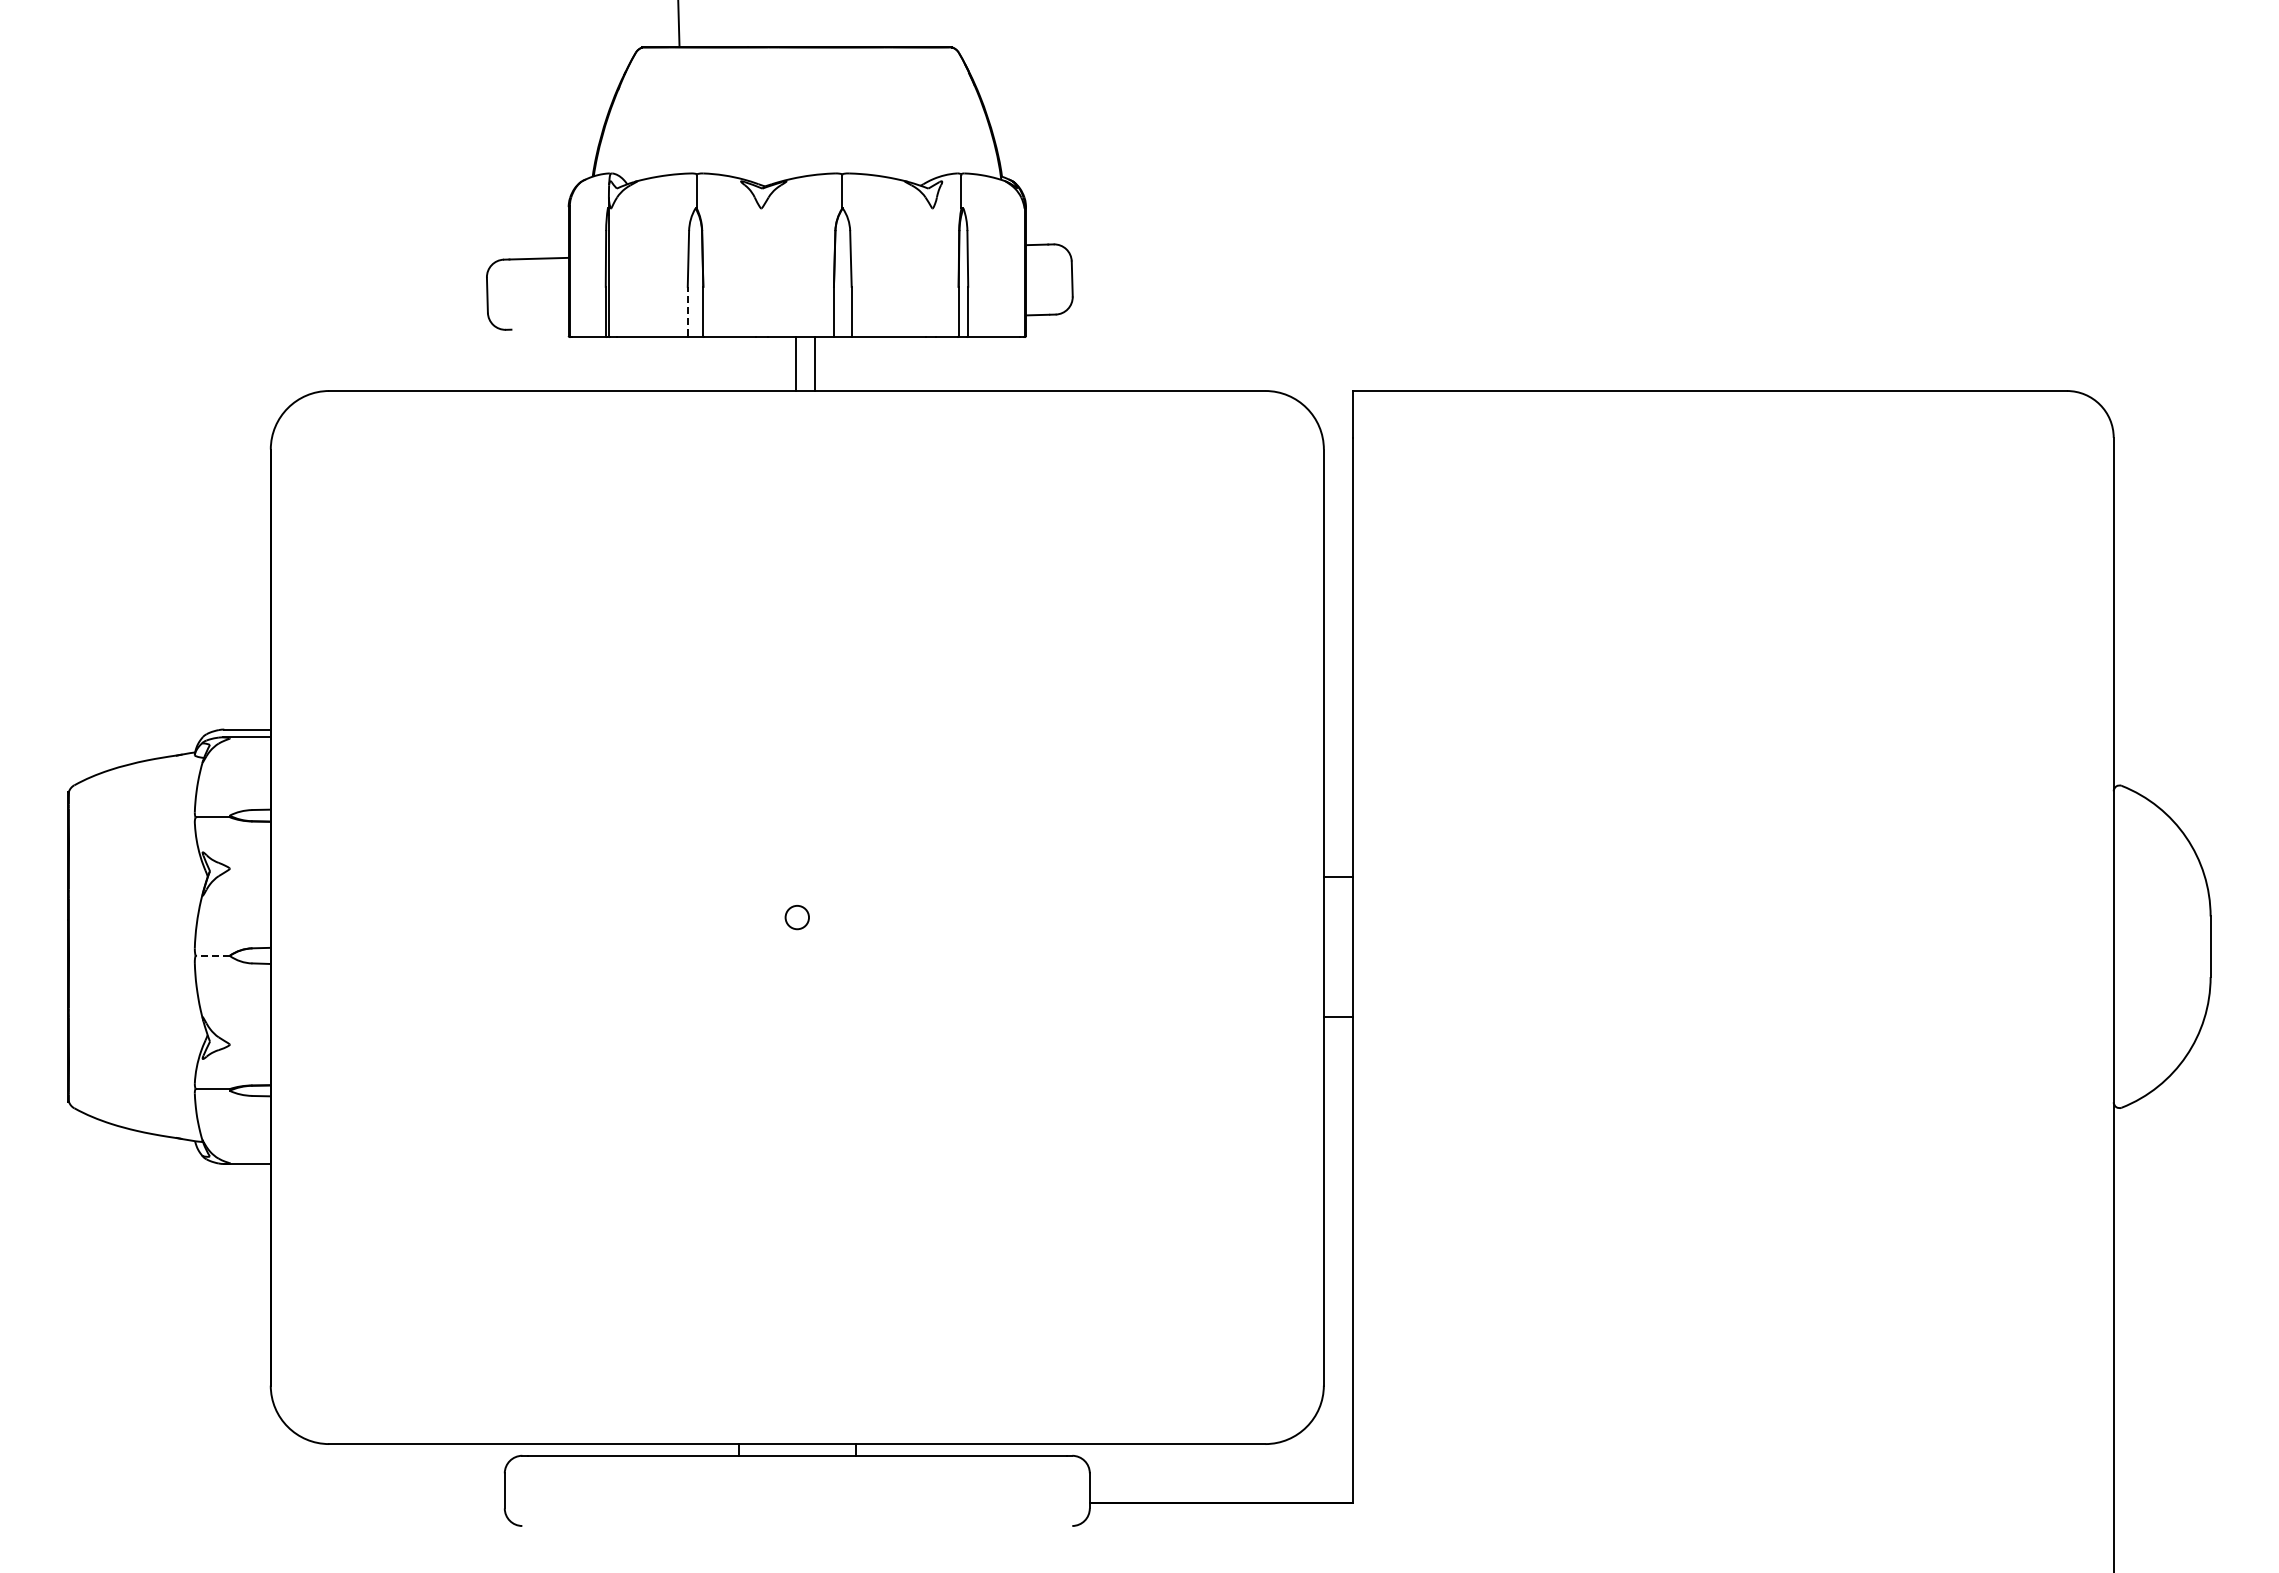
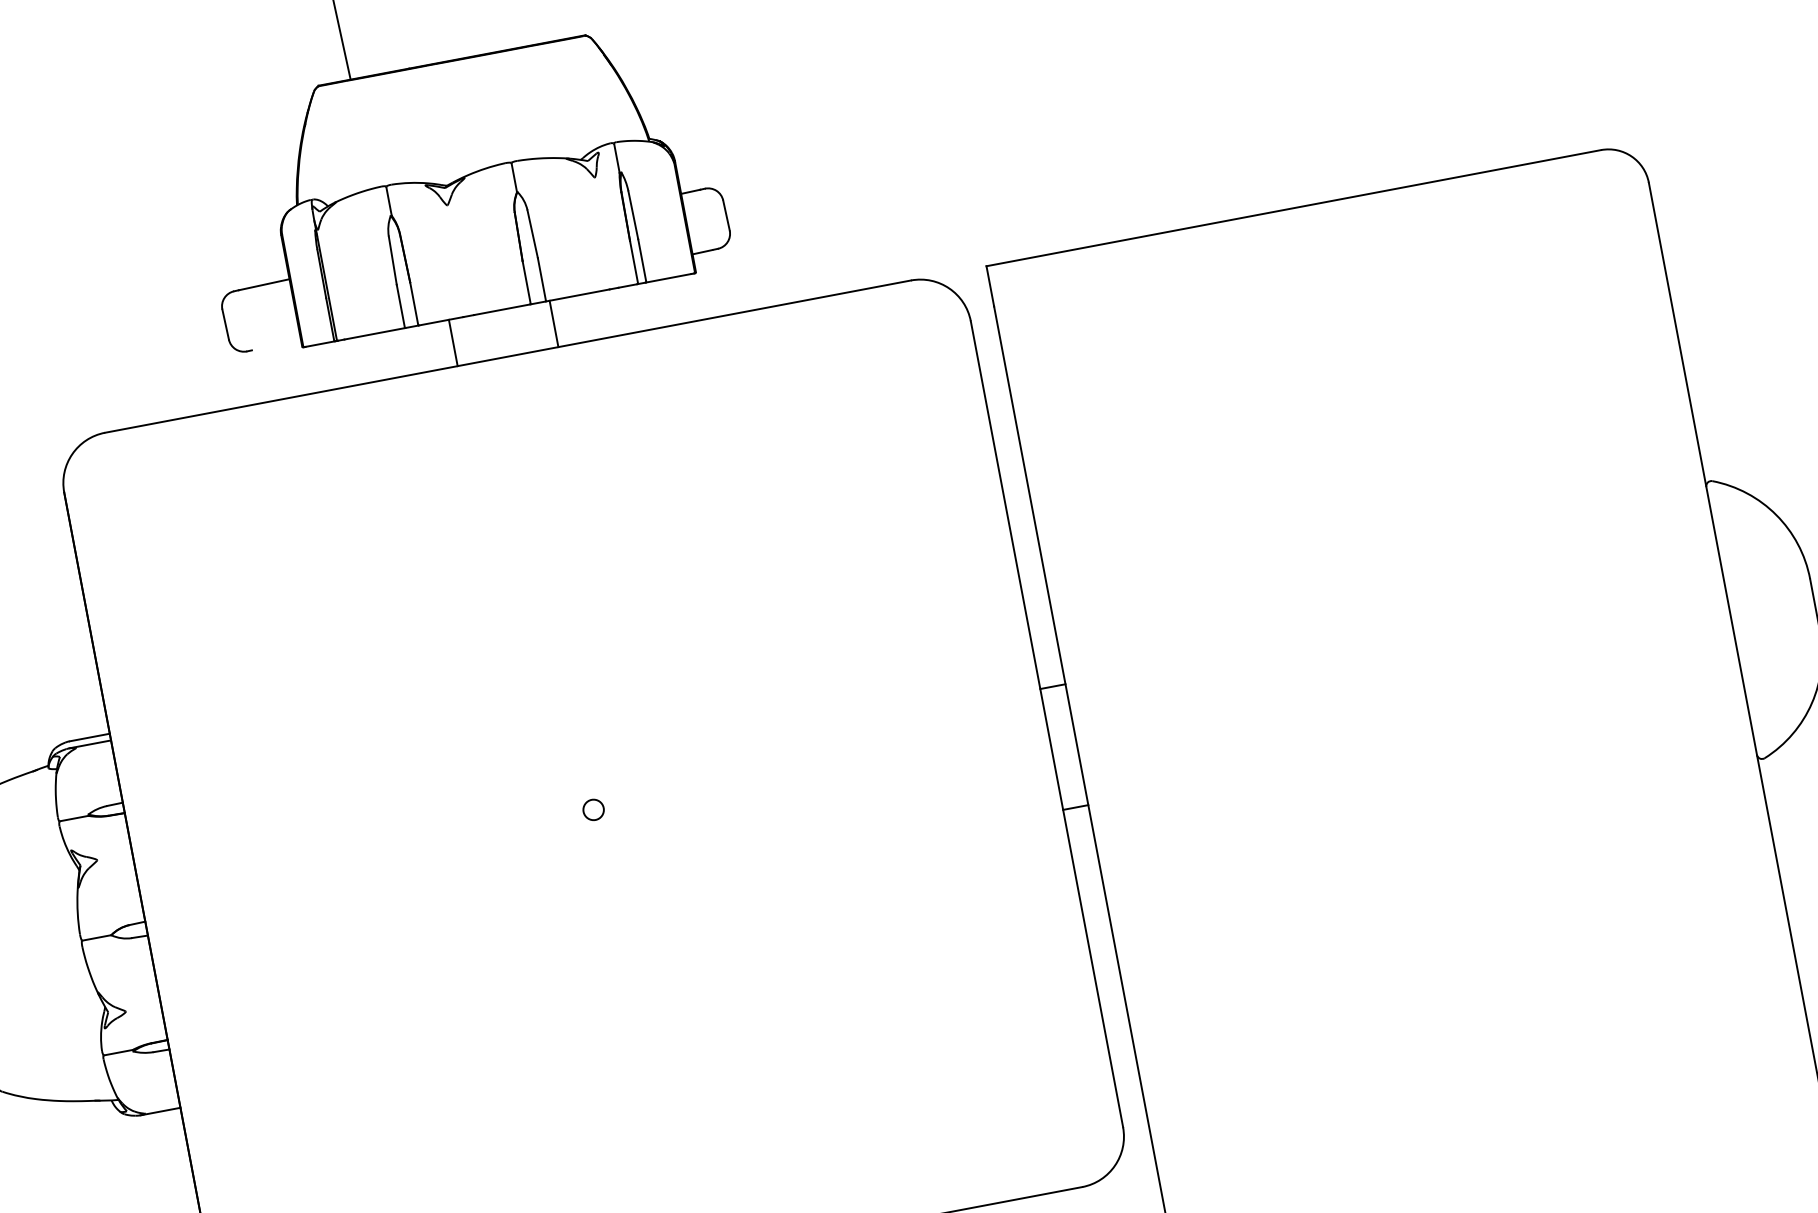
line: (687, 311) -> (400, 306), dashed -> solid
line: (795, 364) -> (553, 324), moved
line: (814, 364) -> (453, 343), moved
line: (212, 955) -> (96, 937), dashed -> solid

